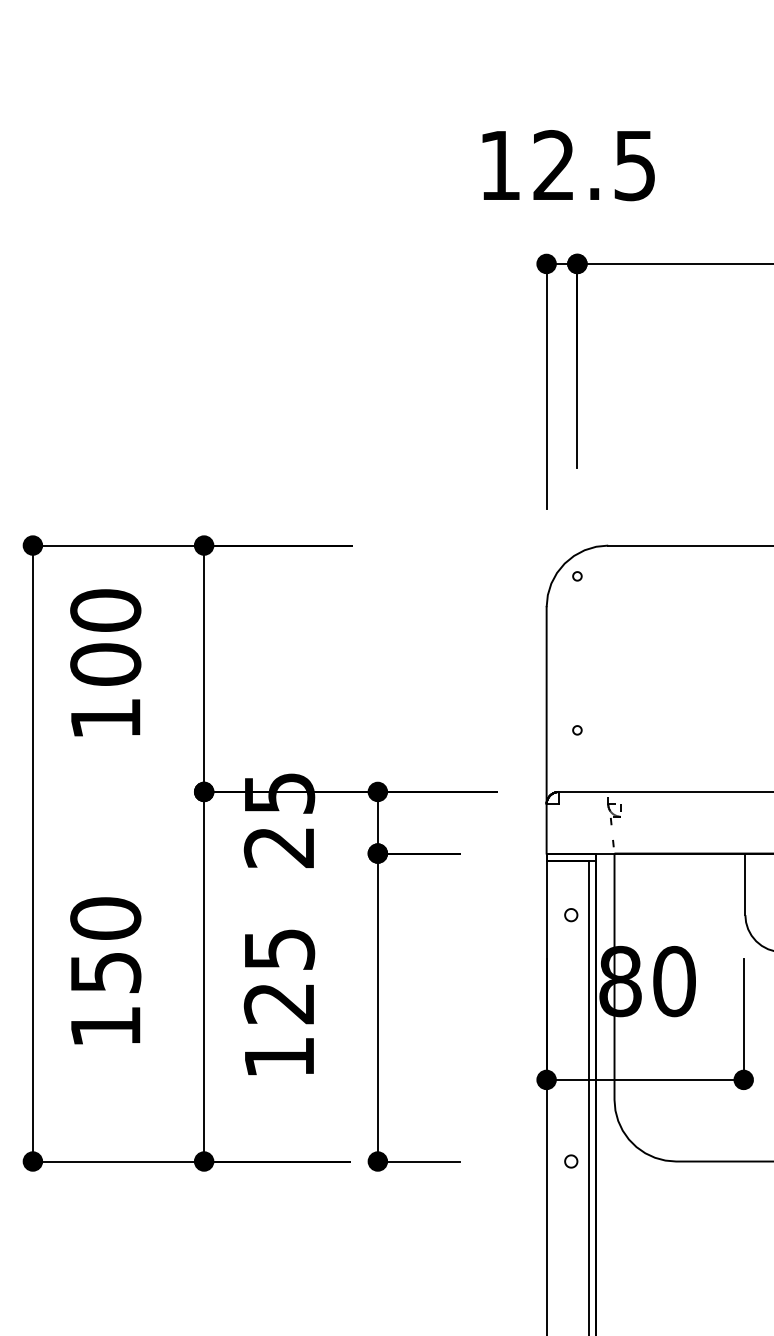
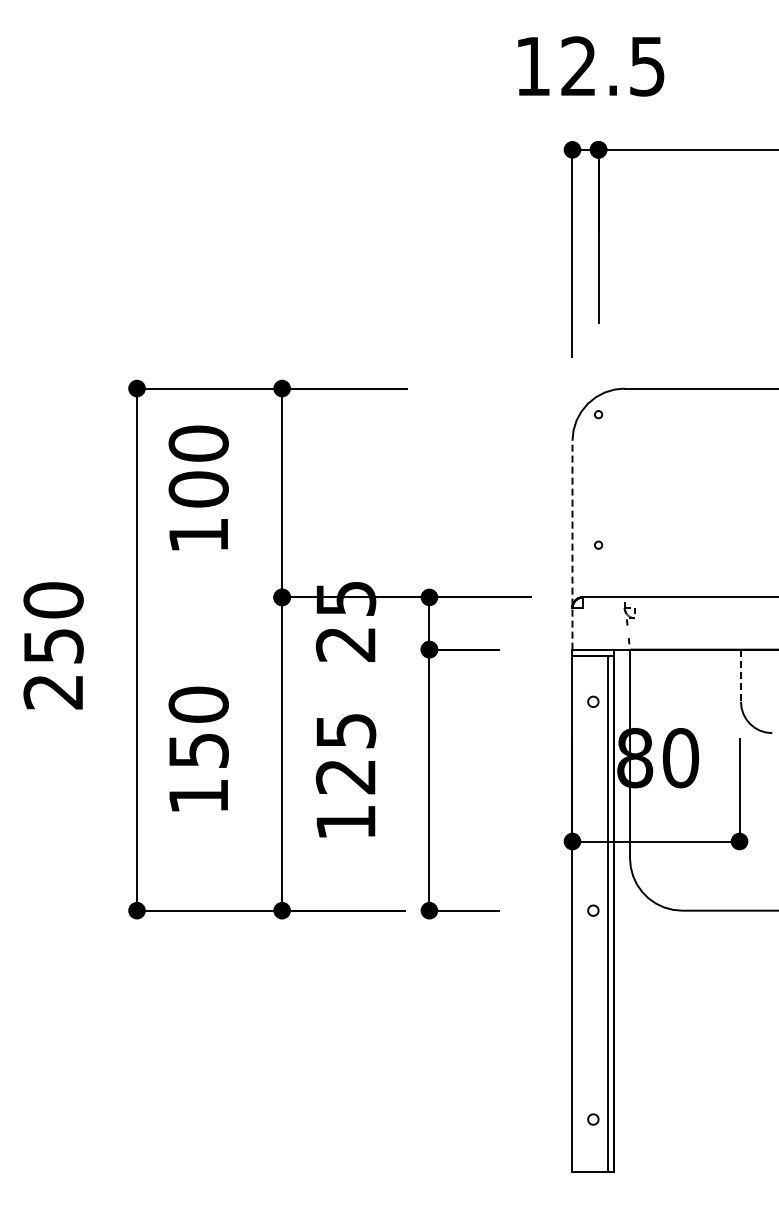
line: (546, 729) -> (572, 544), solid -> dashed
line: (744, 885) -> (740, 676), solid -> dashed

